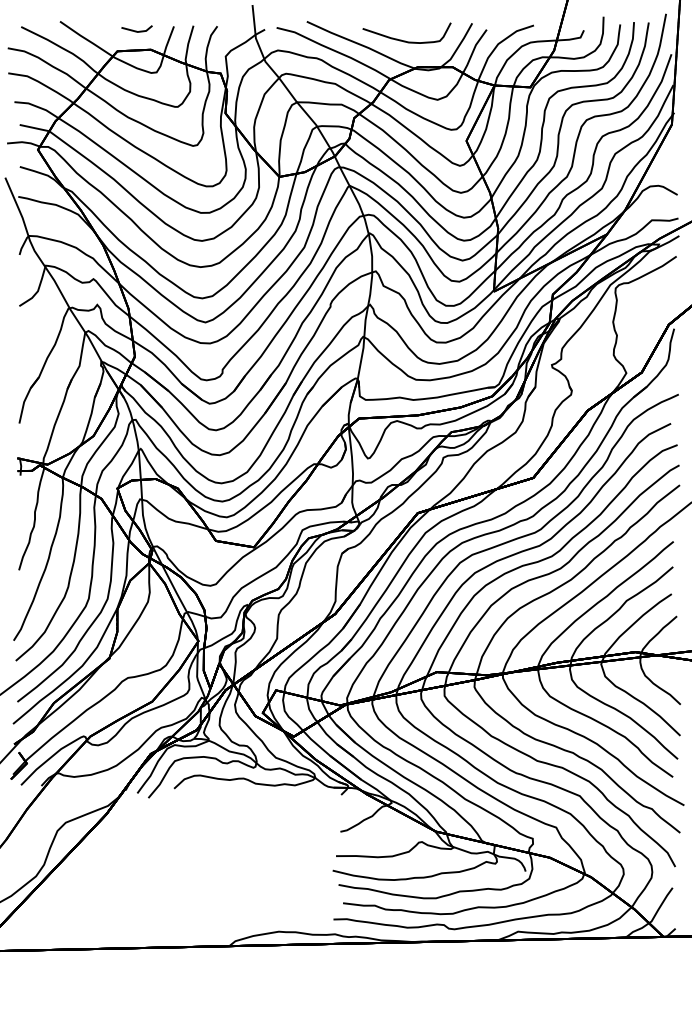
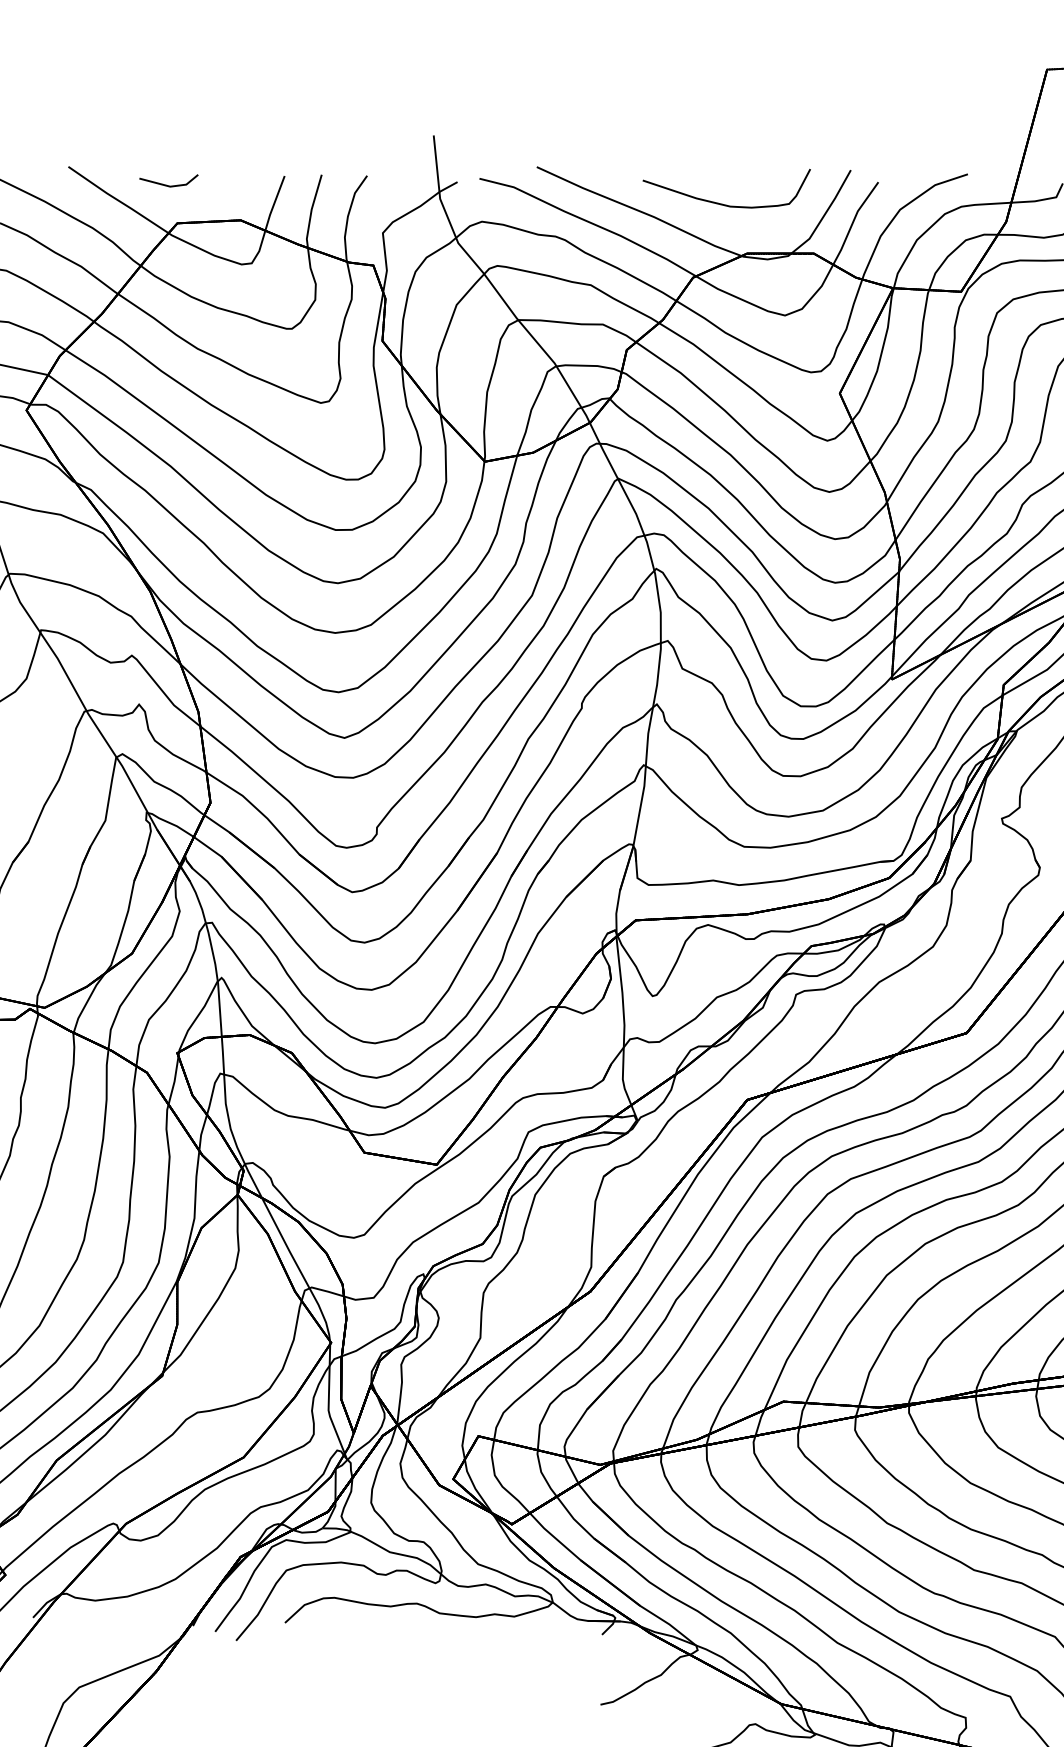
part: (136, 28) -> (167, 180), moved

